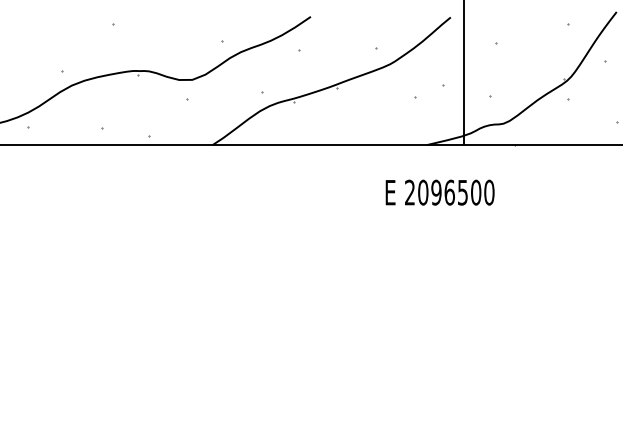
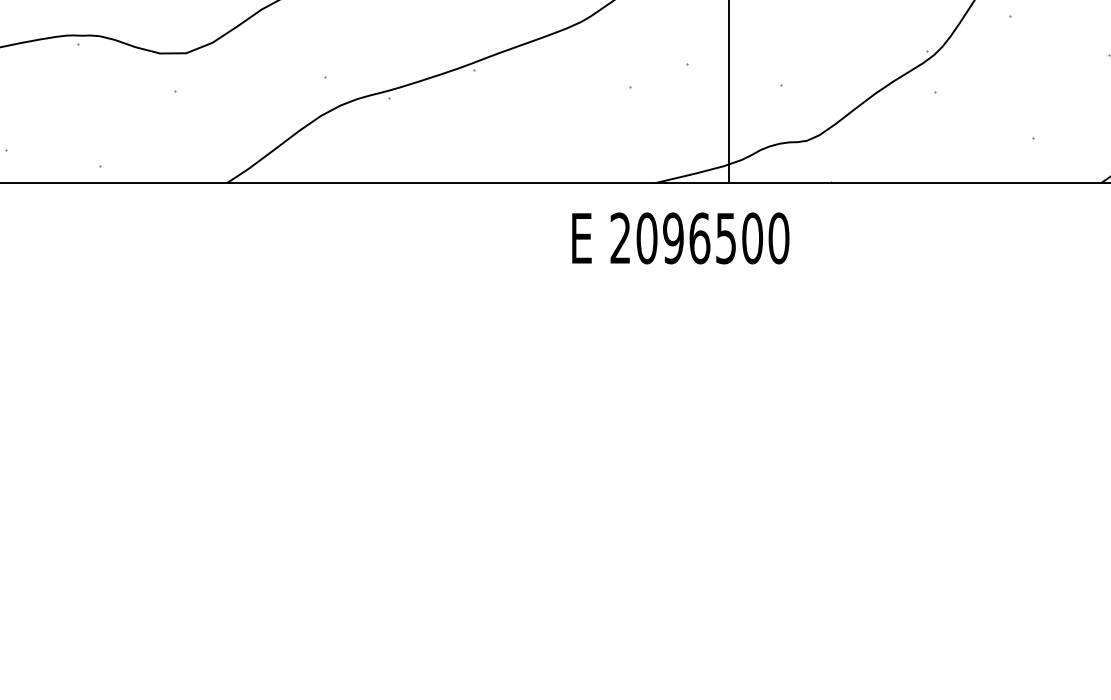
text: (439, 192) -> (679, 238), moved

